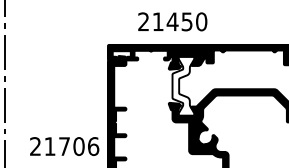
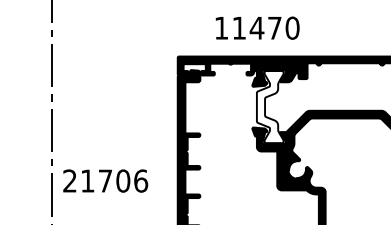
text: (164, 21) -> (247, 27), 21450 -> 11470
text: (64, 146) -> (105, 180), moved

